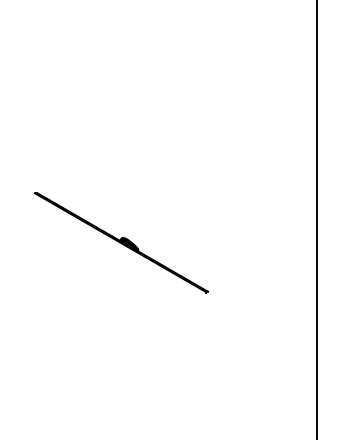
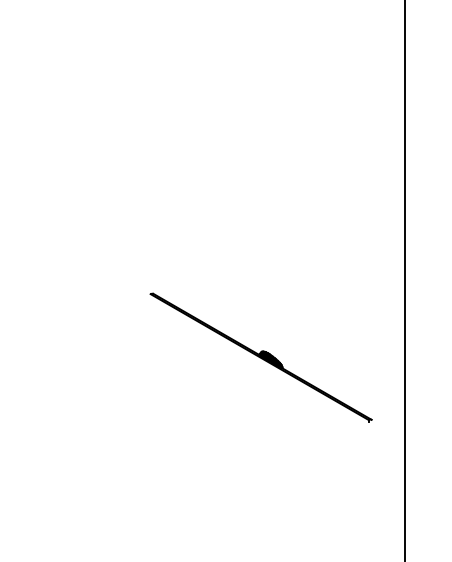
part: (121, 242) -> (261, 356), moved

